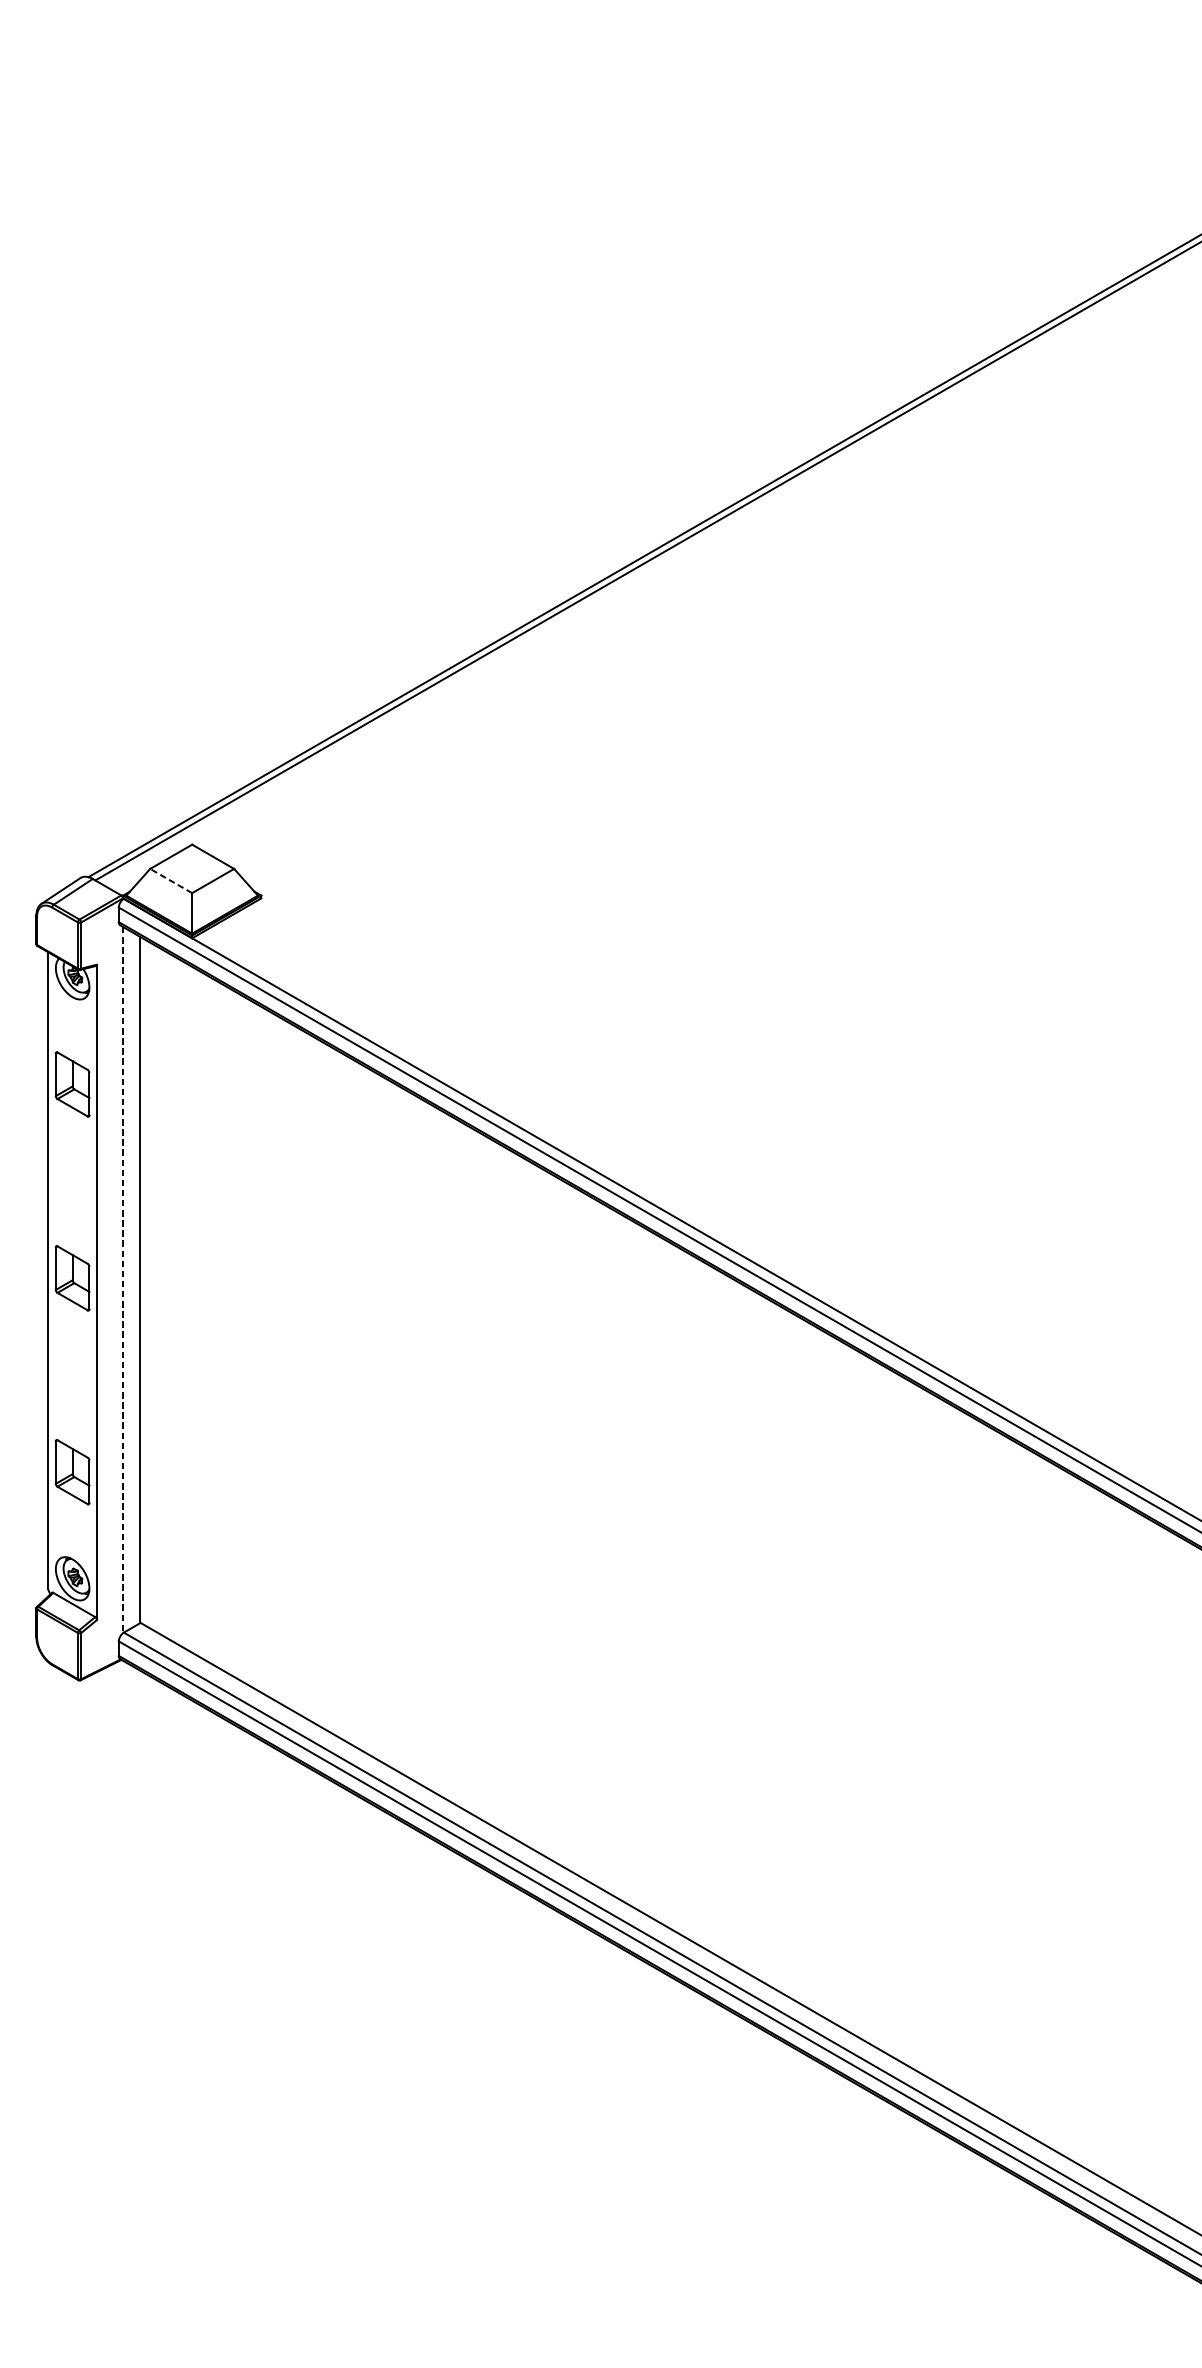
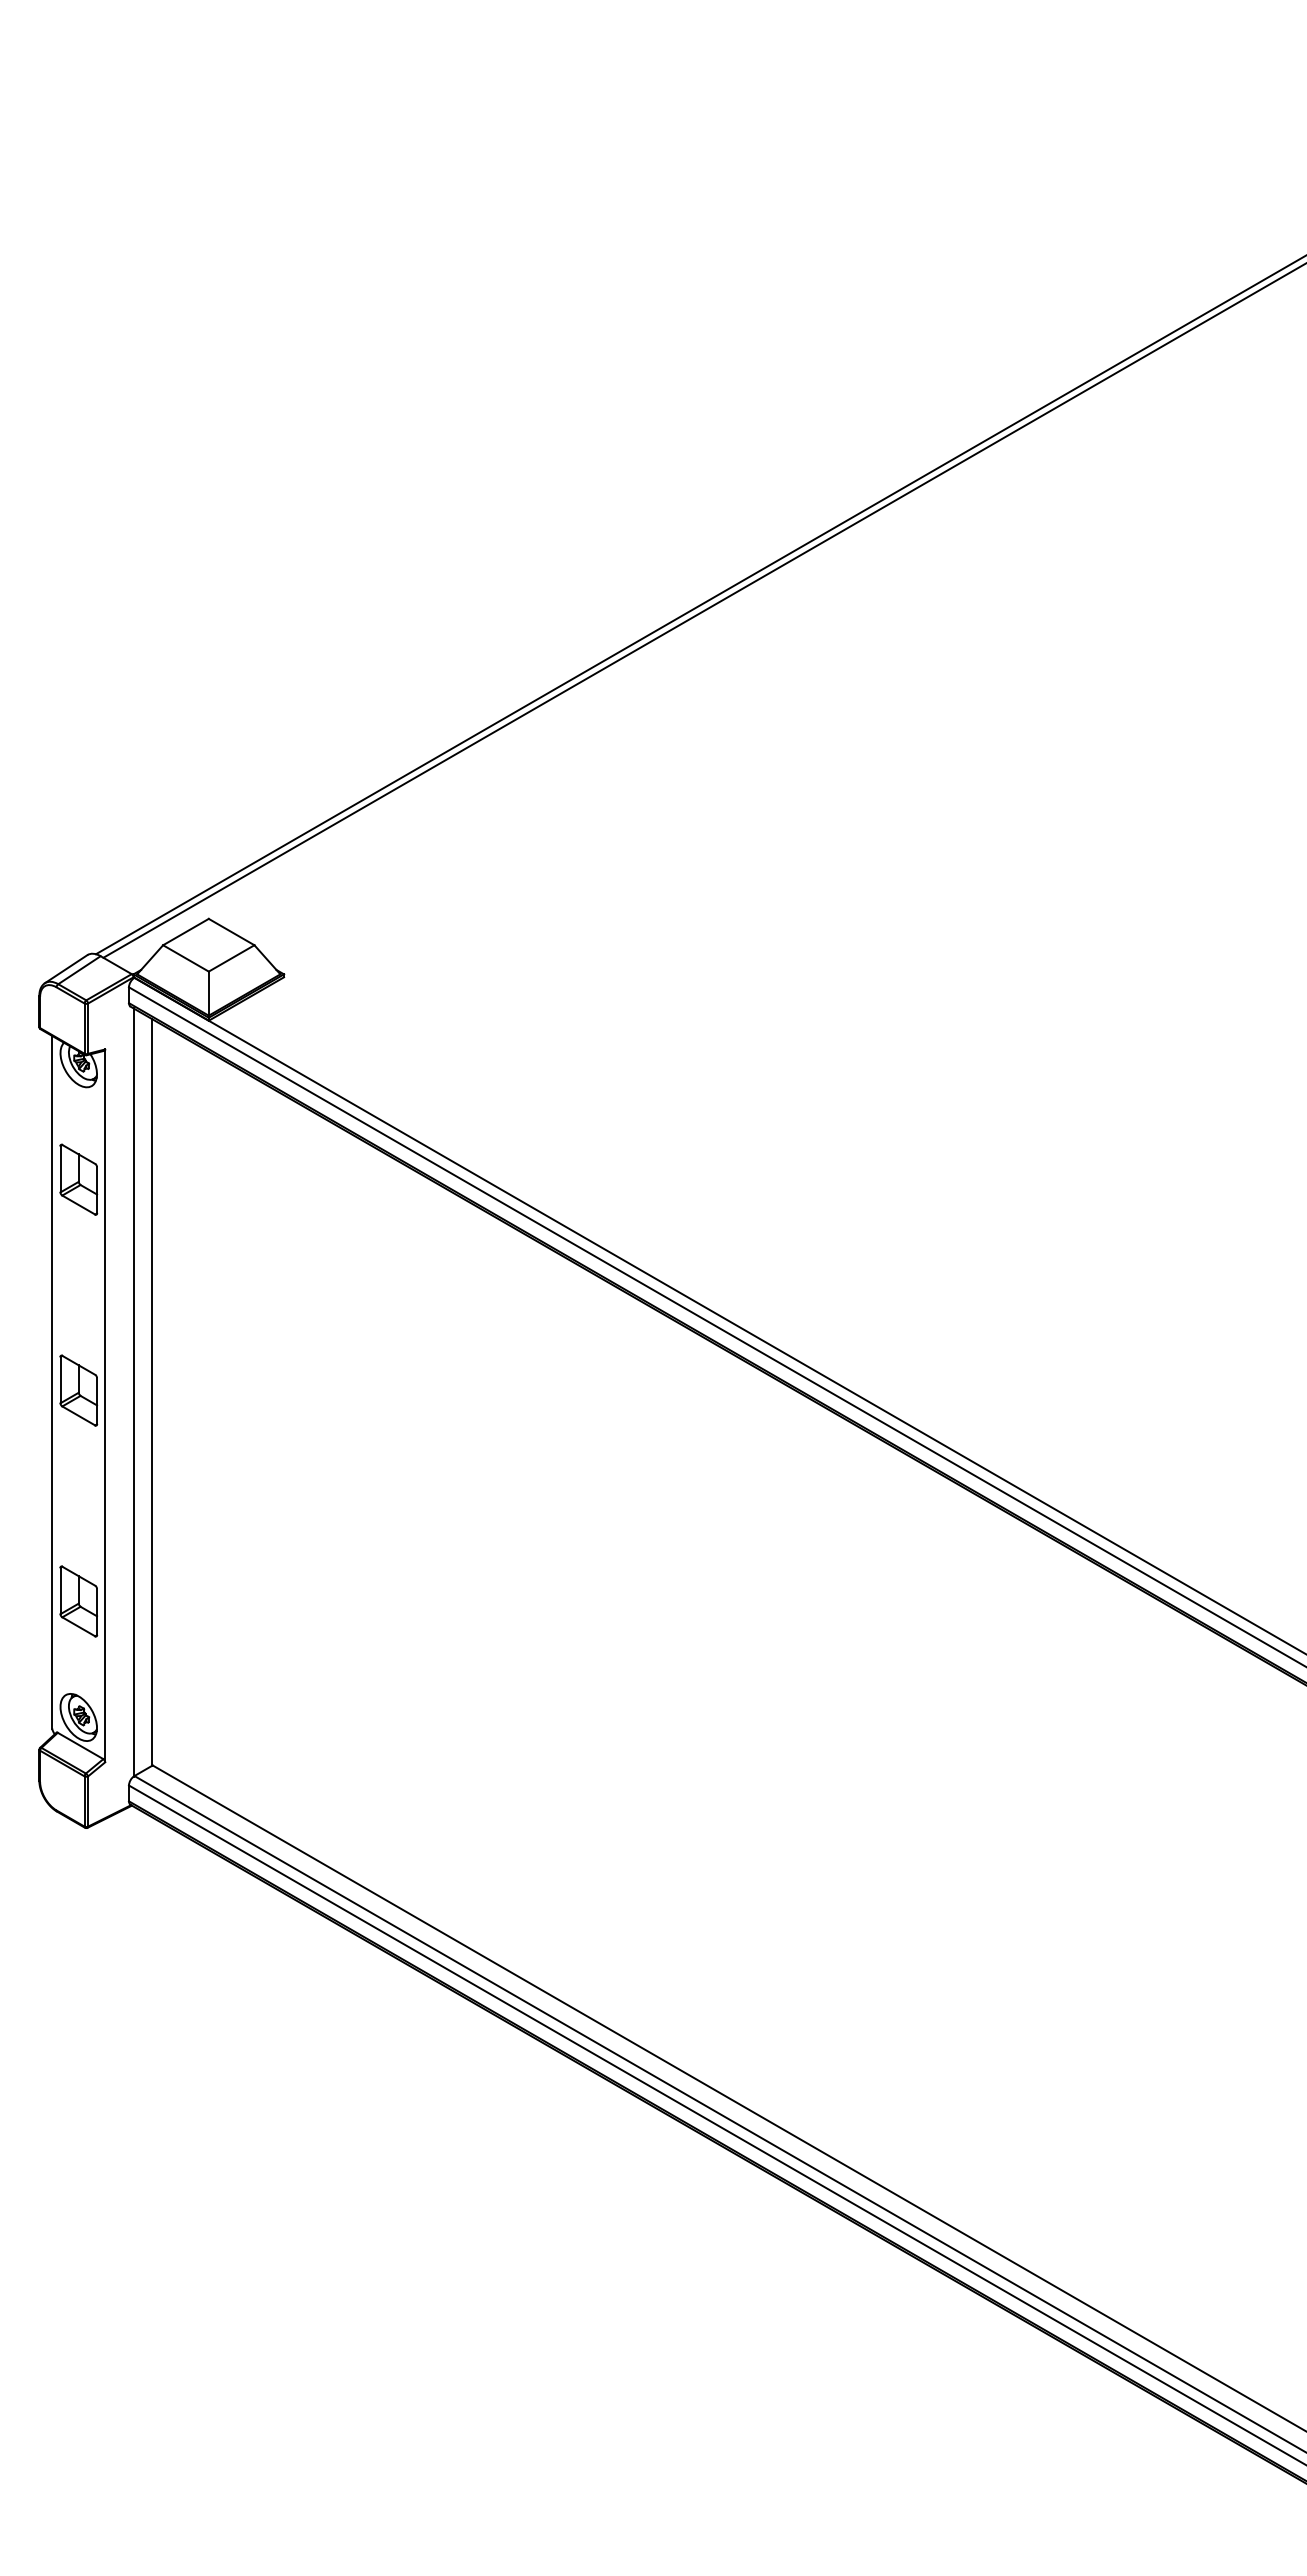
line: (170, 881) -> (185, 958), dashed -> solid
line: (122, 1280) -> (133, 1393), dashed -> solid

